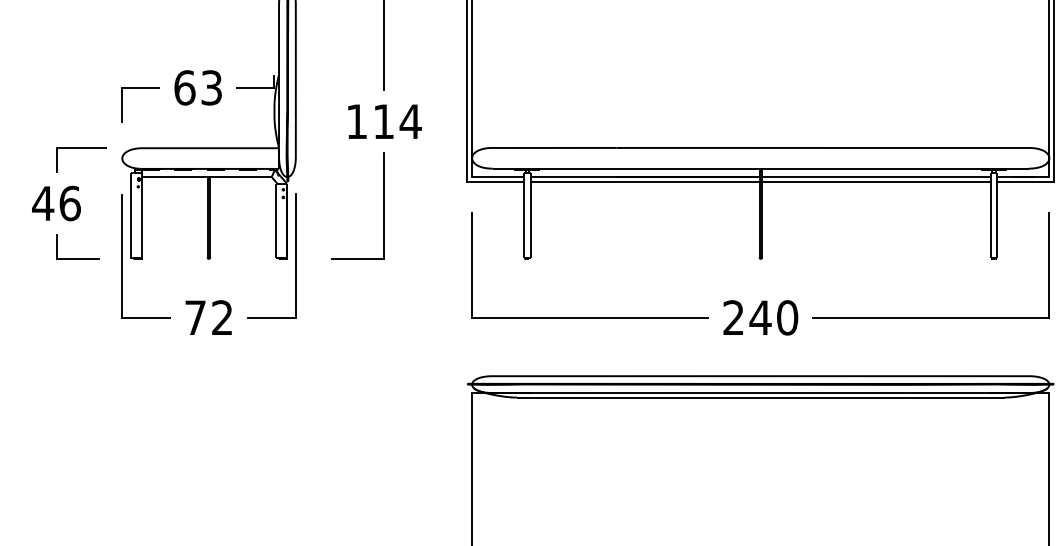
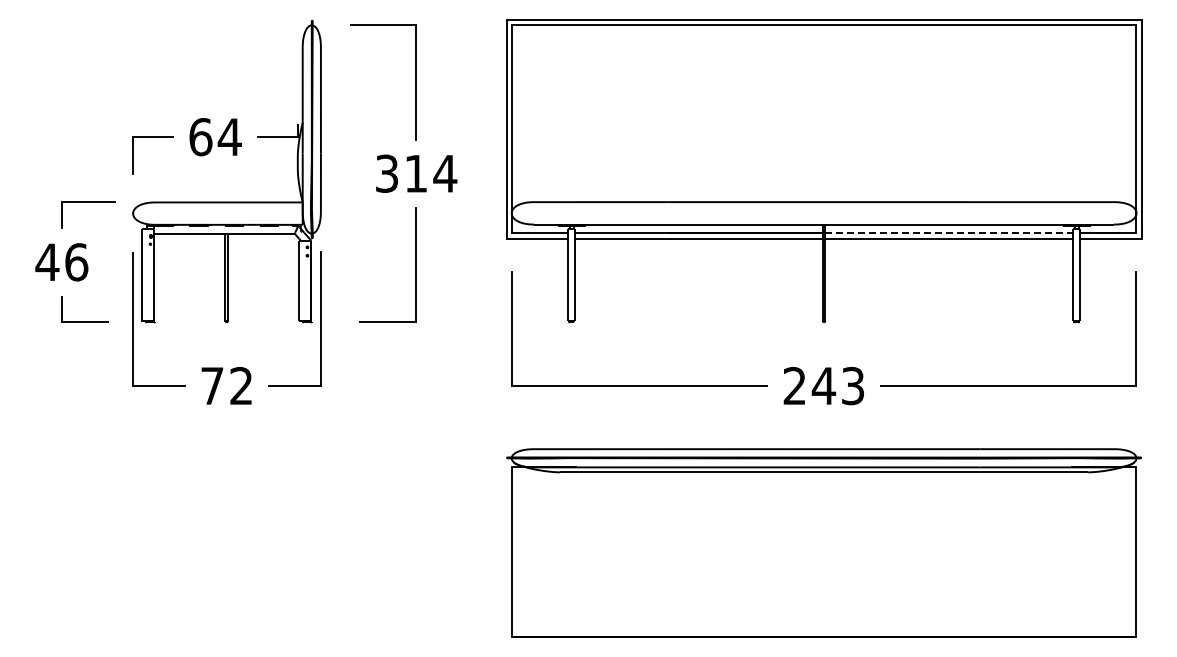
text: (211, 88) -> (229, 137), 63 -> 64
text: (357, 121) -> (387, 173), 114 -> 314
line: (876, 176) -> (949, 233), solid -> dashed
text: (786, 318) -> (852, 386), 240 -> 243

